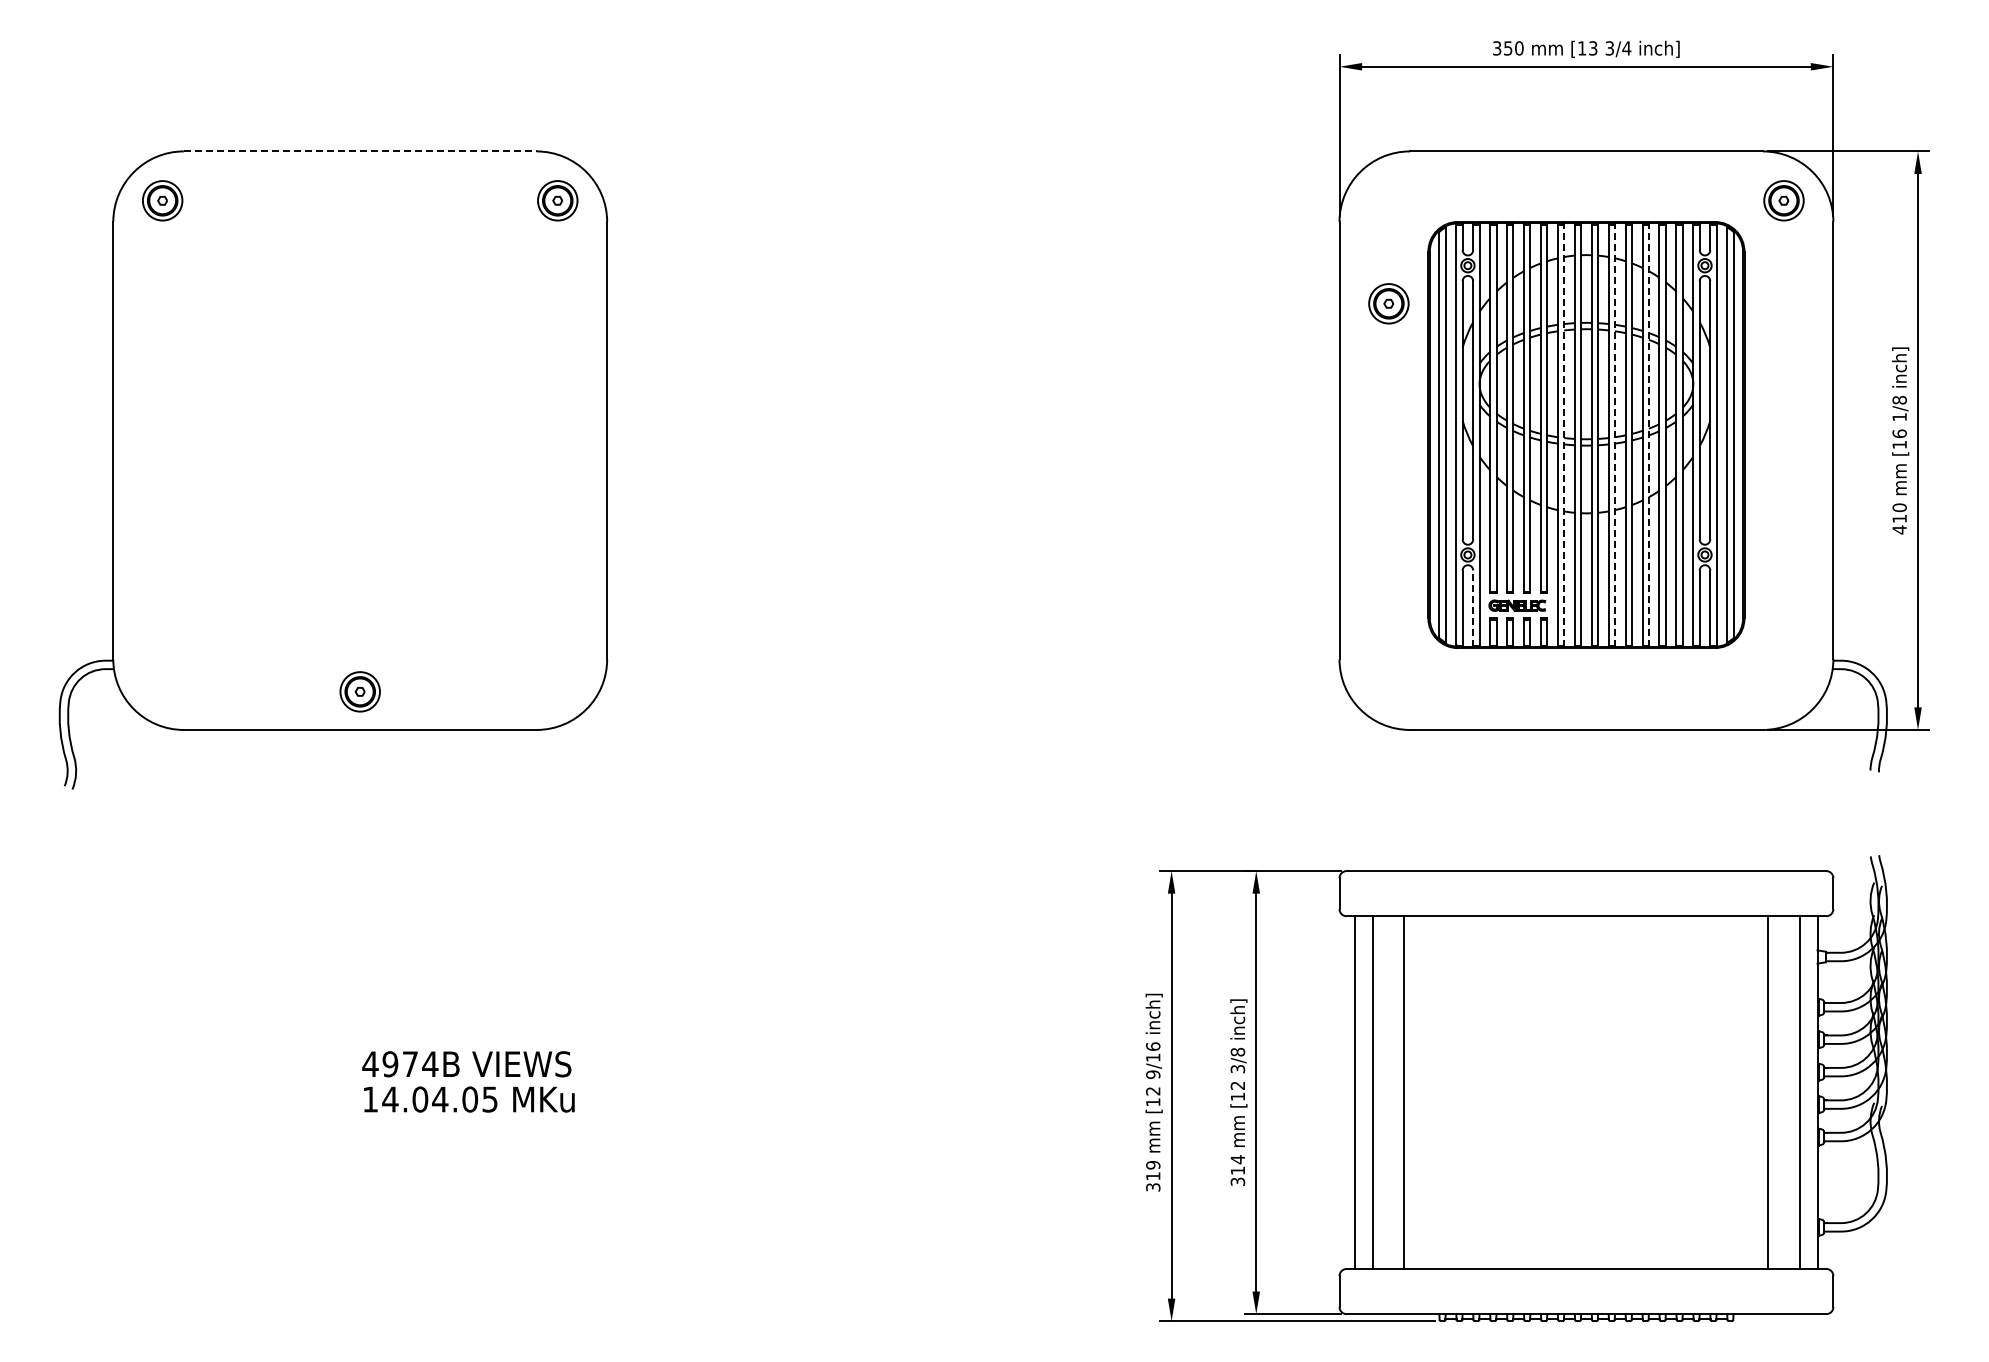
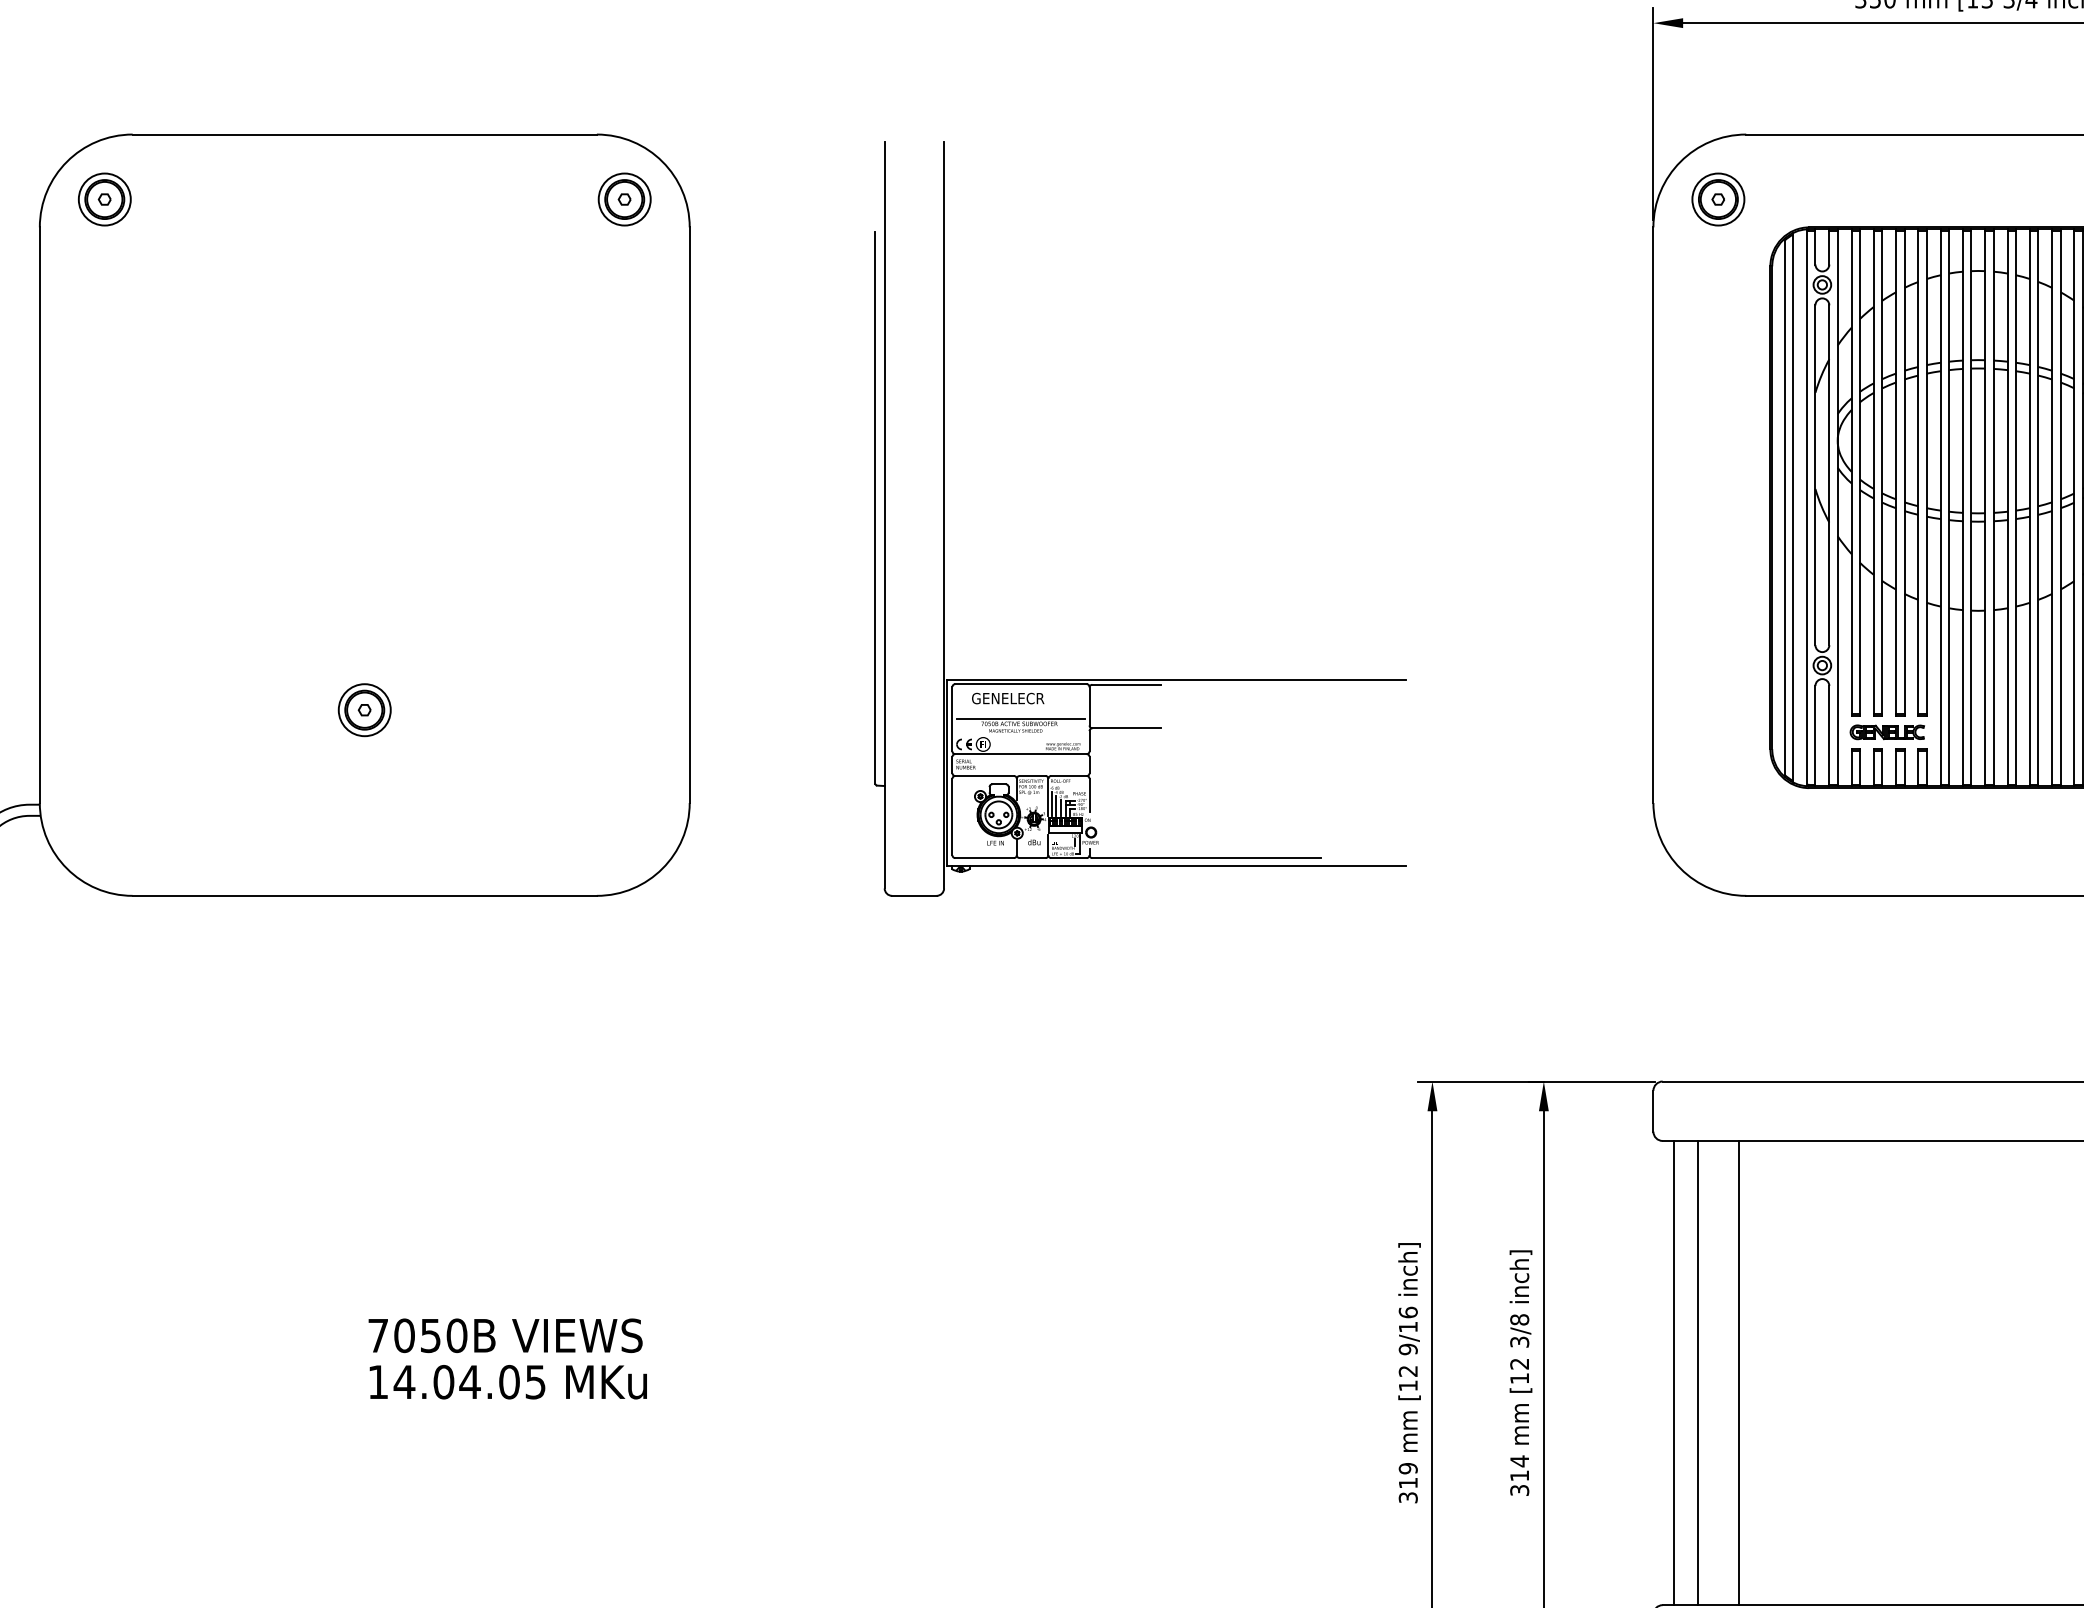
line: (360, 151) -> (365, 134), dashed -> solid
part: (1388, 303) -> (1717, 199), moved
line: (1564, 435) -> (1949, 508), dashed -> solid
line: (1615, 435) -> (2016, 508), dashed -> solid
line: (1648, 435) -> (2060, 508), dashed -> solid
part: (949, 565) -> (1140, 679), added
line: (1473, 608) -> (1829, 736), dashed -> solid
part: (359, 691) -> (363, 709), moved
text: (400, 1064) -> (417, 1336), 4974B -> 7050B

